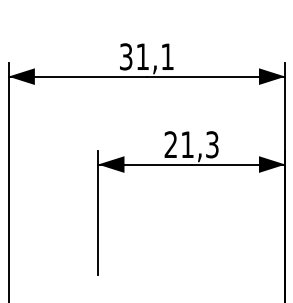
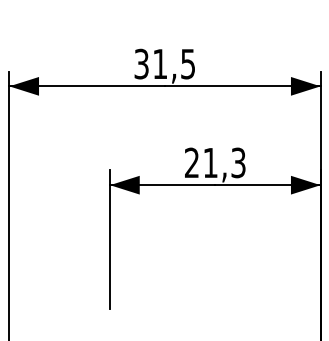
text: (166, 57) -> (187, 64), 31,1 -> 31,5

